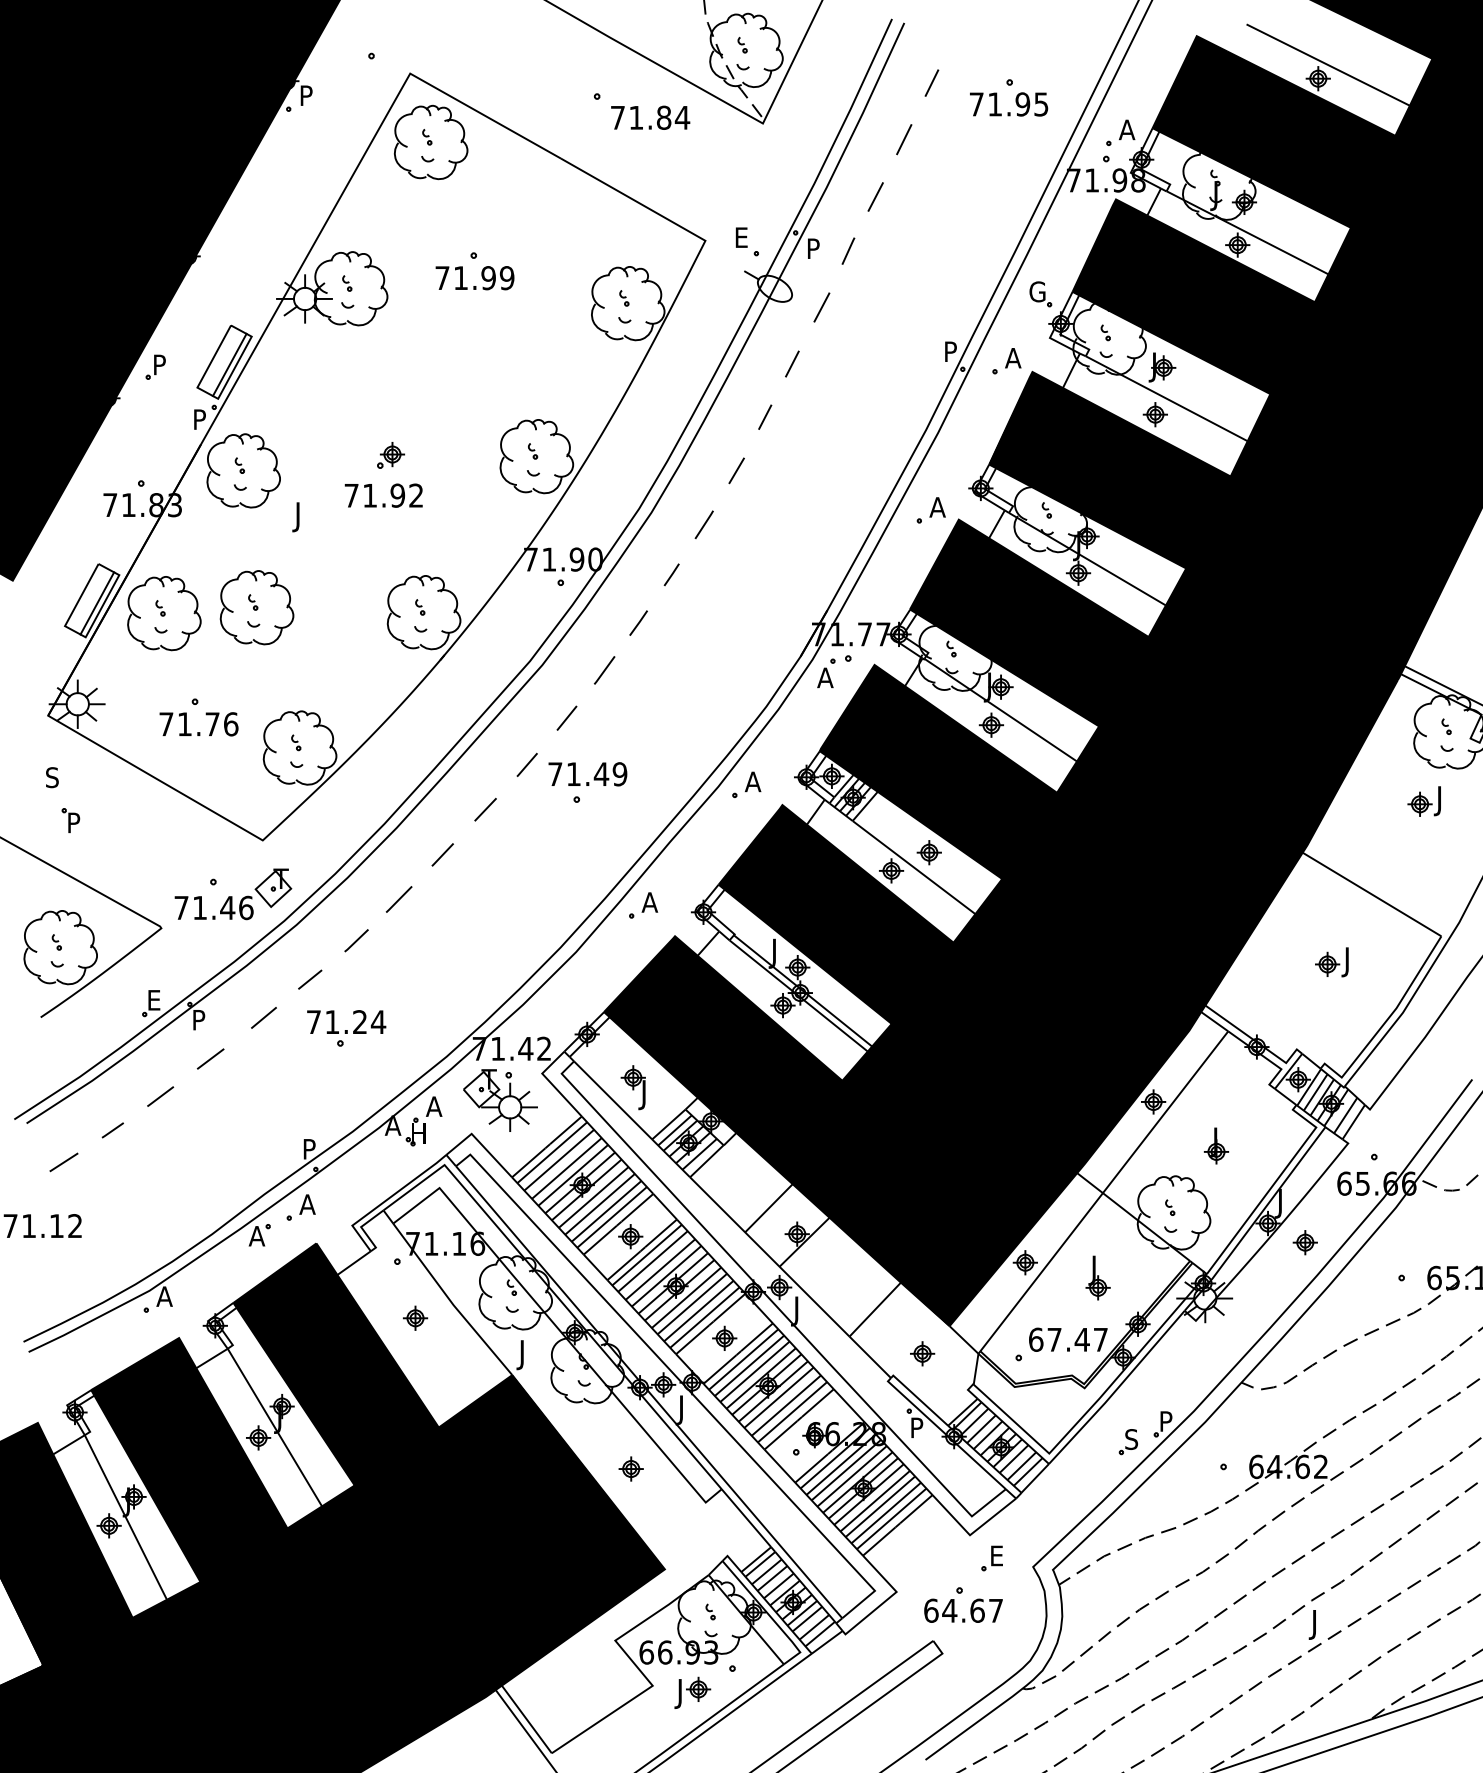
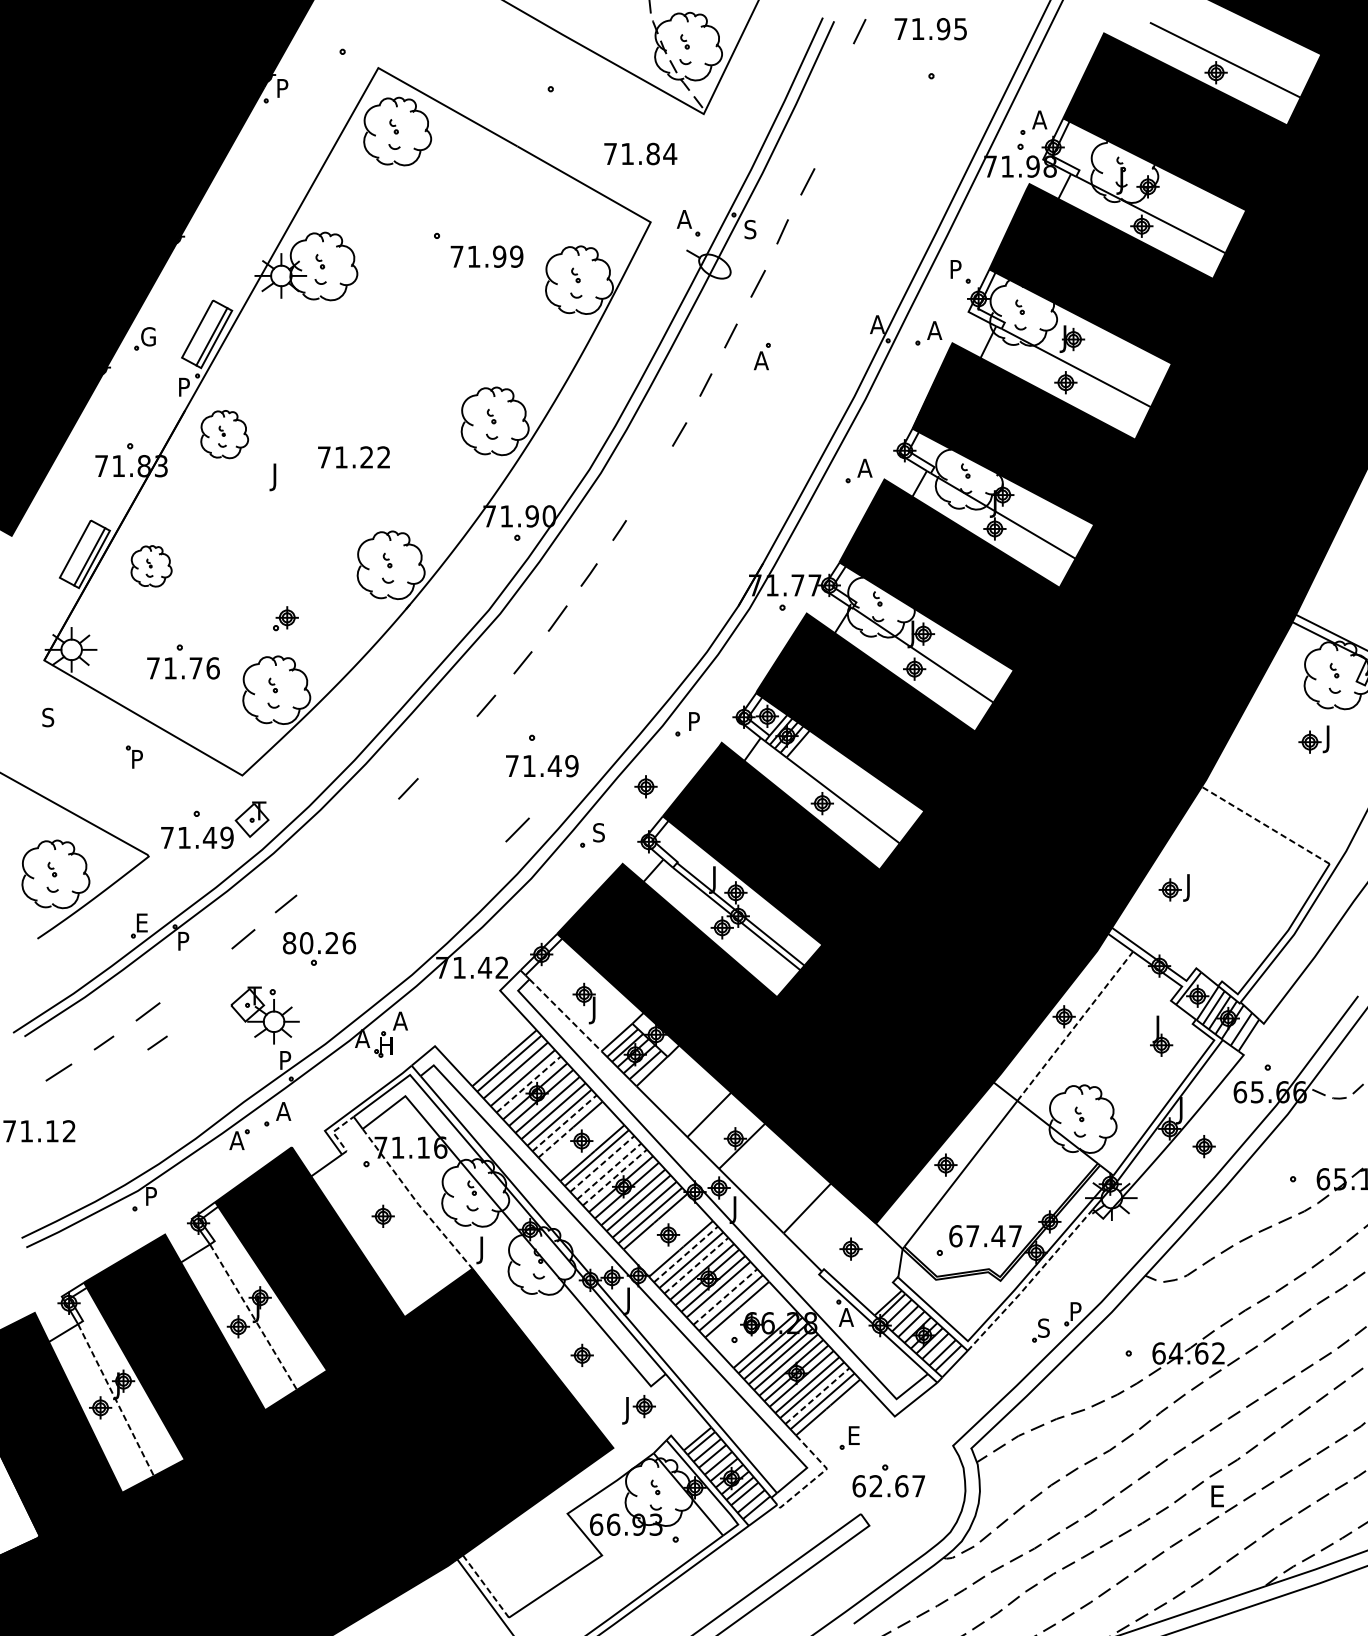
line: (931, 82) -> (859, 31), moved
text: (1009, 104) -> (931, 29), moved
text: (650, 117) -> (640, 153), moved
line: (904, 139) -> (834, 128), removed
text: (741, 237) -> (684, 219), E -> A
text: (813, 248) -> (750, 229), P -> S
text: (474, 278) -> (486, 257), moved
text: (1037, 291) -> (957, 269), G -> P
text: (951, 351) -> (877, 324), P -> A
text: (160, 364) -> (147, 336), P -> G
part: (391, 455) -> (286, 618), moved
part: (243, 470) -> (224, 434), size x0.7
text: (397, 495) -> (366, 457), 71.92 -> 71.22
line: (703, 524) -> (648, 484), removed
part: (256, 607) -> (236, 560), removed
part: (164, 613) -> (151, 566), size x0.6
part: (826, 673) -> (762, 356), moved
text: (587, 774) -> (541, 766), moved
text: (752, 781) -> (694, 721), A -> P
line: (485, 809) -> (447, 746), removed
part: (70, 820) -> (134, 757), moved
part: (928, 852) -> (645, 786), moved
line: (1371, 894) -> (1265, 825), solid -> dashed
line: (398, 899) -> (517, 829), moved
text: (649, 902) -> (599, 832), A -> S
text: (246, 907) -> (227, 837), 71.46 -> 71.49
line: (356, 940) -> (328, 867), removed
part: (1331, 962) -> (1173, 888), moved
text: (346, 1022) -> (319, 943), 71.24 -> 80.26
line: (210, 1058) -> (194, 976), removed
part: (500, 1100) -> (265, 1015), moved
line: (613, 1100) -> (565, 1015), solid -> dashed
line: (1165, 1111) -> (1075, 1025), solid -> dashed
line: (170, 1130) -> (157, 1043), added
part: (1216, 1145) -> (1122, 1056), removed
line: (573, 1175) -> (529, 1084), solid -> dashed
line: (612, 1217) -> (564, 1123), solid -> dashed
line: (362, 1228) -> (334, 1133), solid -> dashed
line: (600, 1239) -> (553, 1143), solid -> dashed
line: (653, 1261) -> (602, 1163), solid -> dashed
line: (660, 1269) -> (609, 1171), solid -> dashed
line: (667, 1275) -> (615, 1176), solid -> dashed
part: (1097, 1277) -> (1160, 1035), moved
text: (164, 1296) -> (151, 1196), A -> P
line: (451, 1302) -> (416, 1201), solid -> dashed
line: (743, 1359) -> (685, 1254), solid -> dashed
line: (755, 1371) -> (696, 1265), solid -> dashed
line: (1117, 1388) -> (1030, 1281), solid -> dashed
line: (786, 1405) -> (725, 1296), solid -> dashed
line: (274, 1427) -> (253, 1317), solid -> dashed
text: (917, 1427) -> (846, 1317), P -> A
line: (886, 1512) -> (817, 1395), solid -> dashed
line: (125, 1517) -> (115, 1400), solid -> dashed
part: (991, 1558) -> (849, 1437), moved
line: (888, 1598) -> (819, 1474), solid -> dashed
text: (949, 1610) -> (875, 1485), 64.67 -> 62.67
text: (1317, 1624) -> (1215, 1498), J -> E
part: (692, 1692) -> (638, 1409), moved
line: (526, 1719) -> (485, 1586), solid -> dashed

